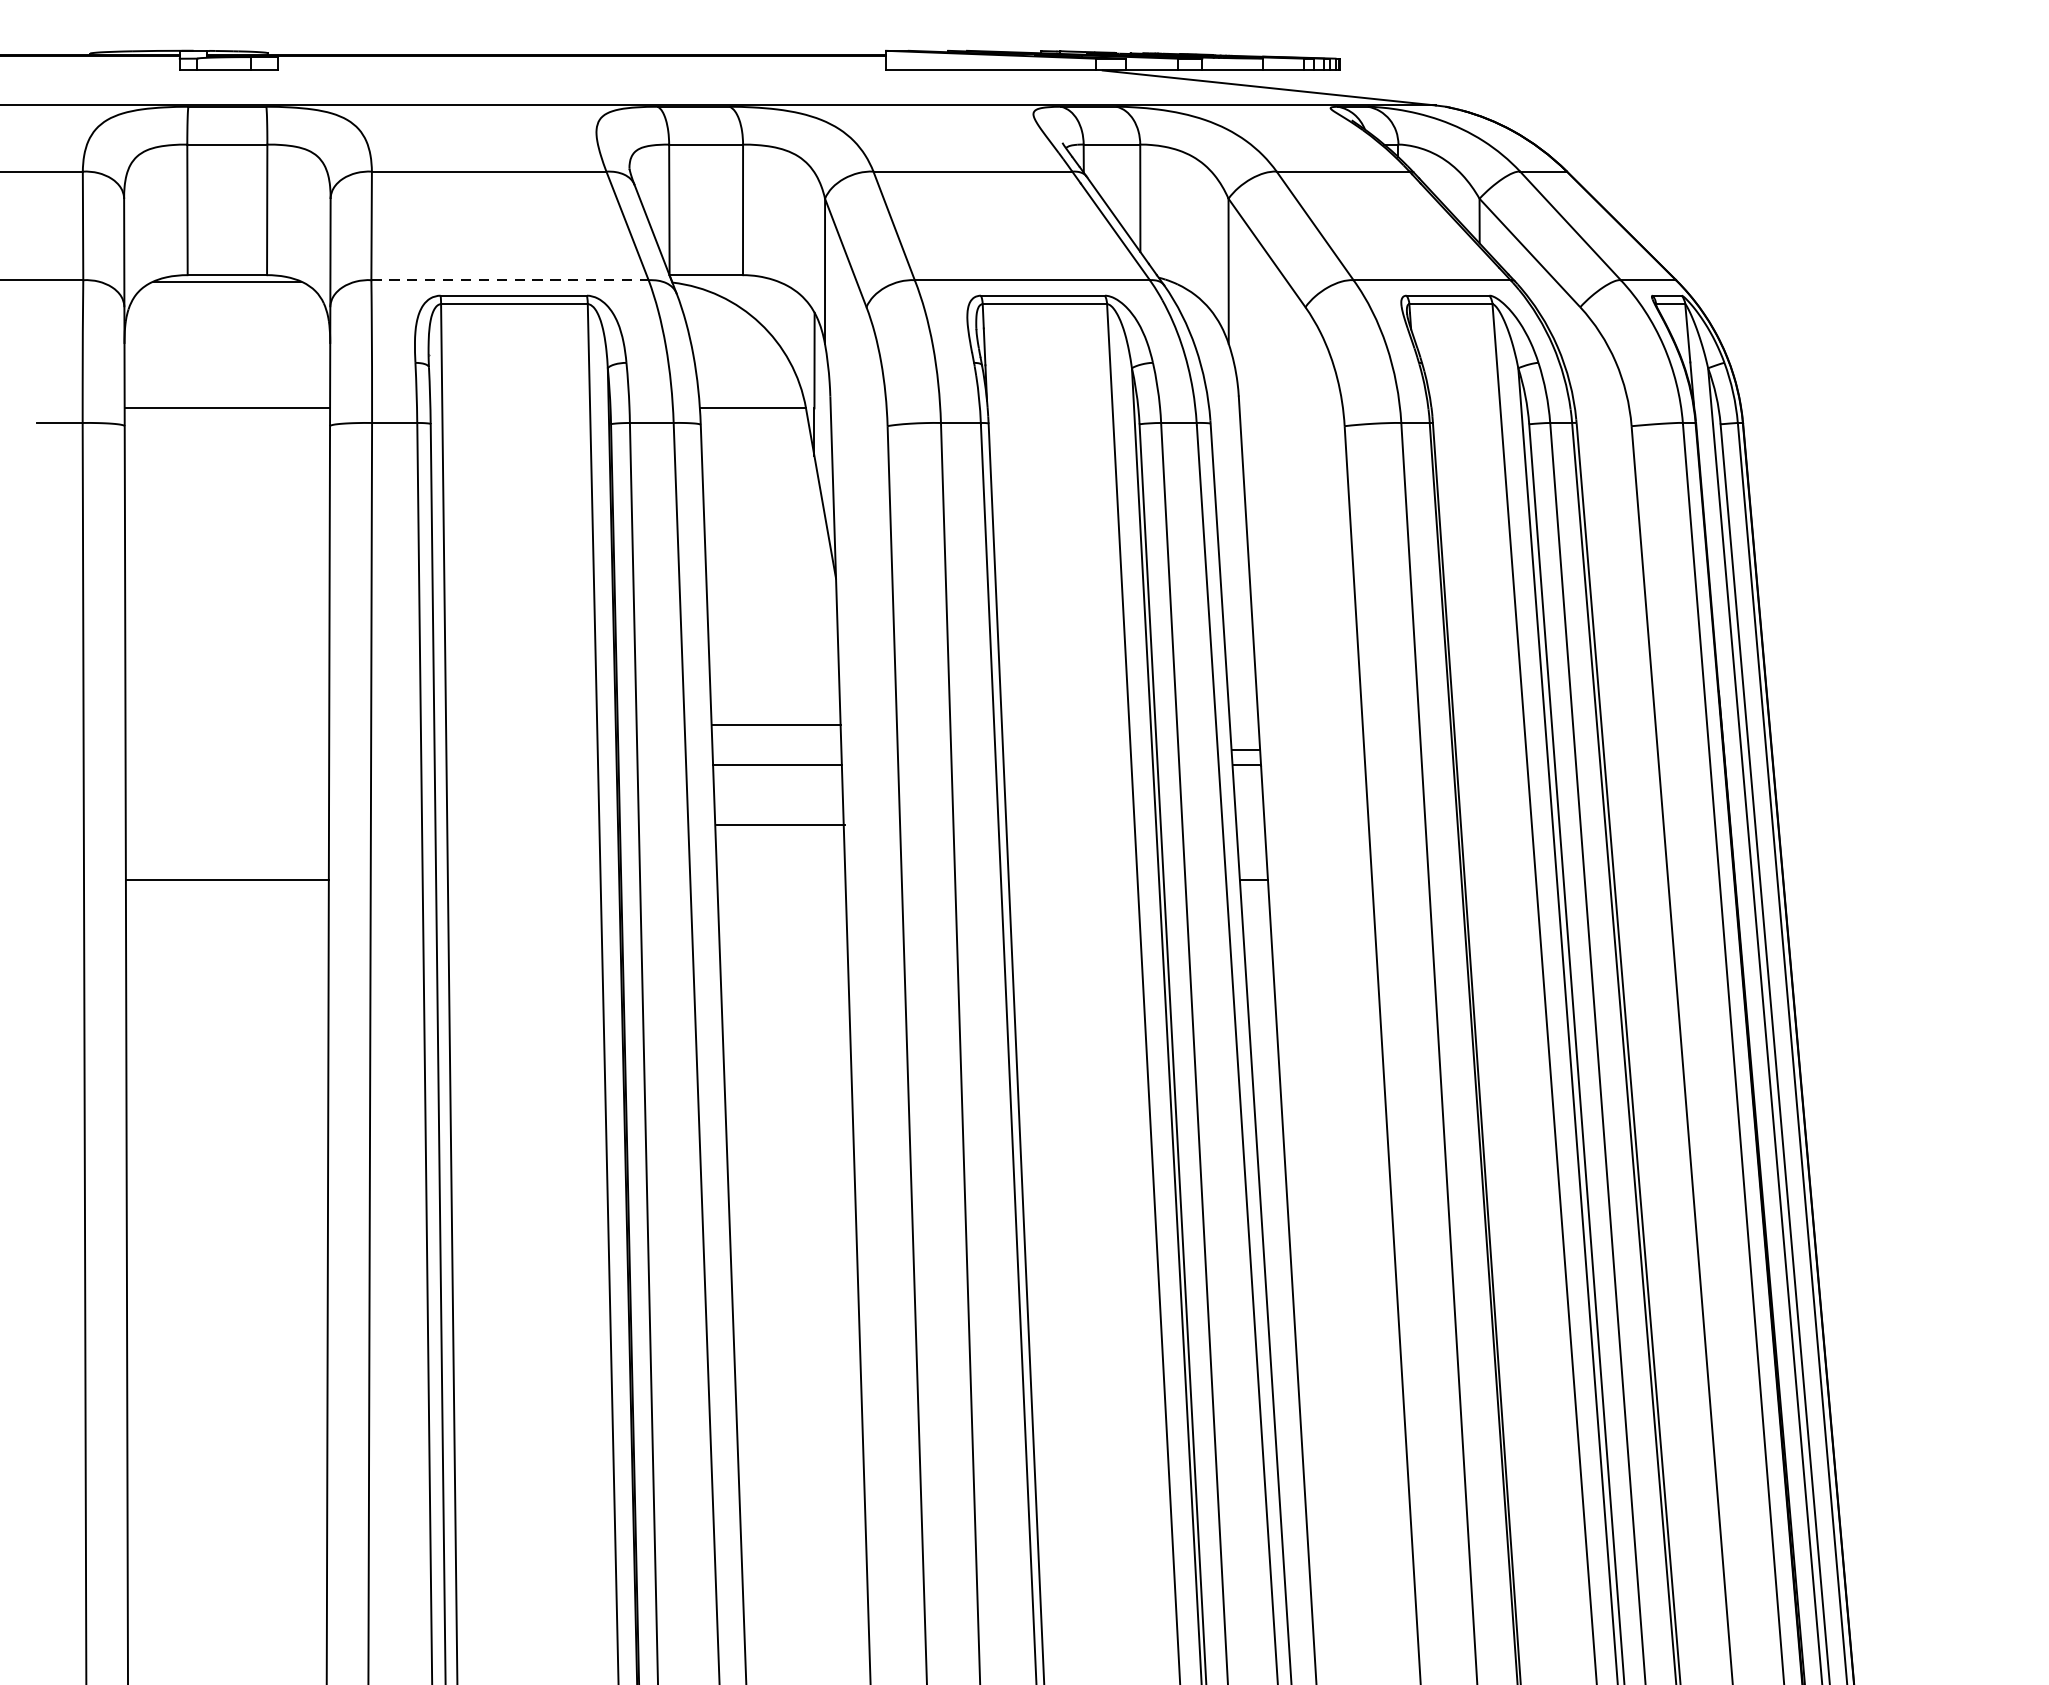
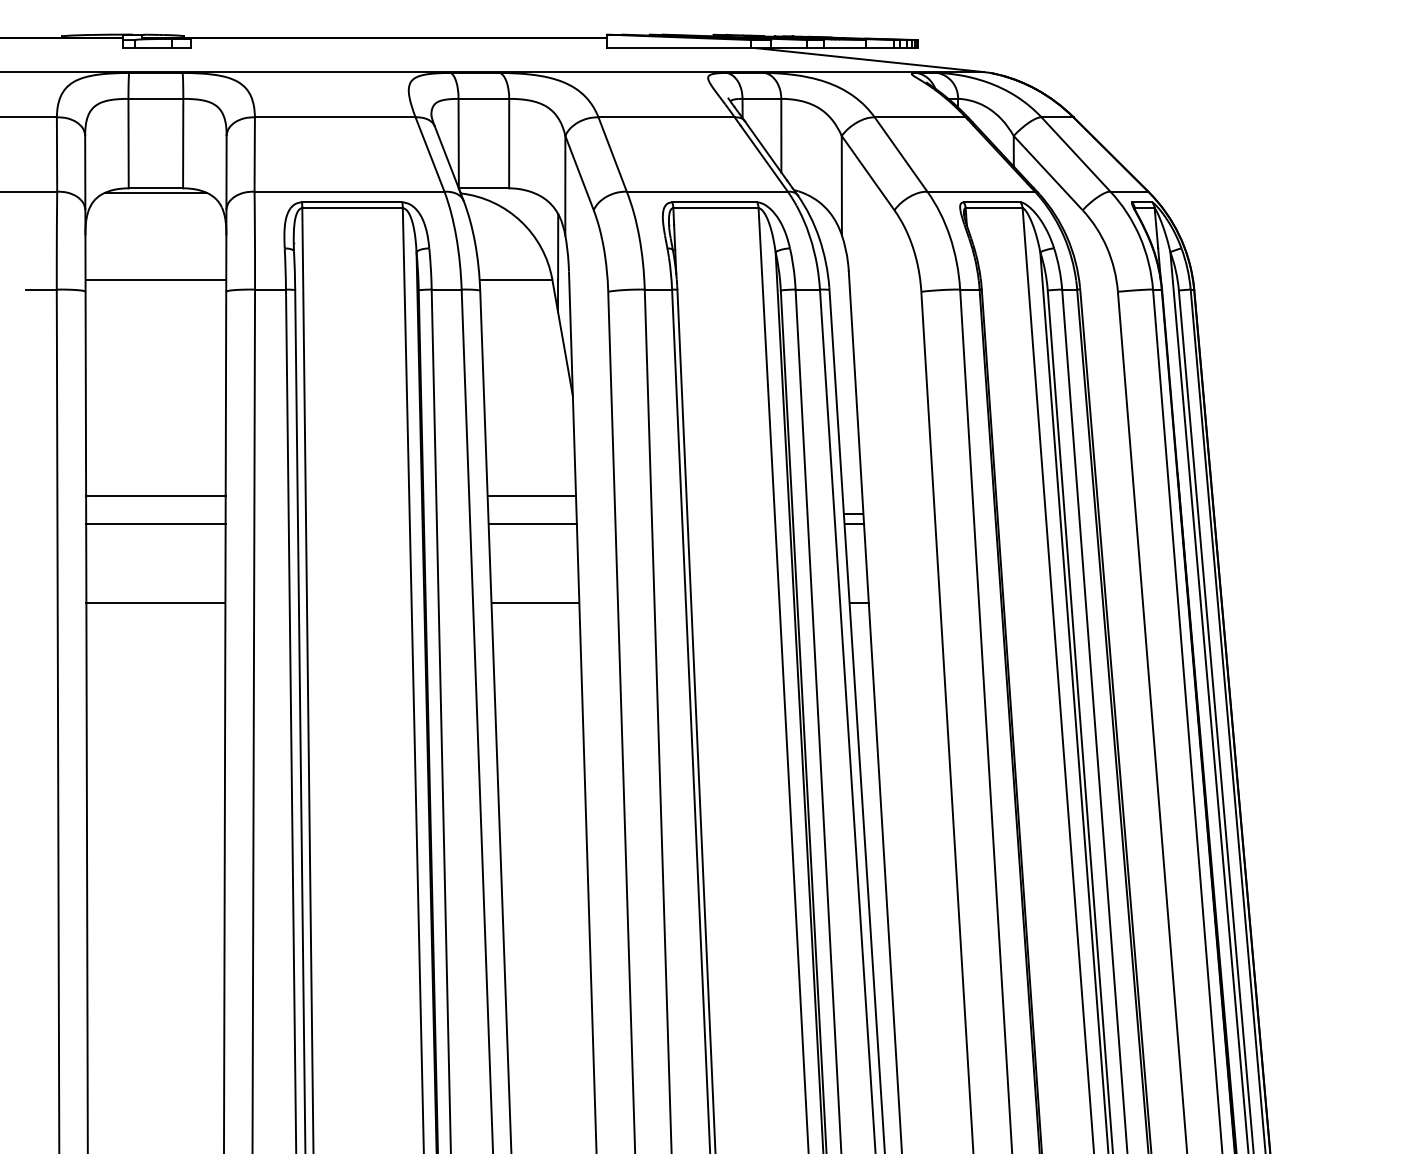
line: (509, 279) -> (349, 191), dashed -> solid
line: (226, 724) -> (155, 496), added
line: (226, 765) -> (155, 524), added
line: (781, 824) -> (535, 602), moved

